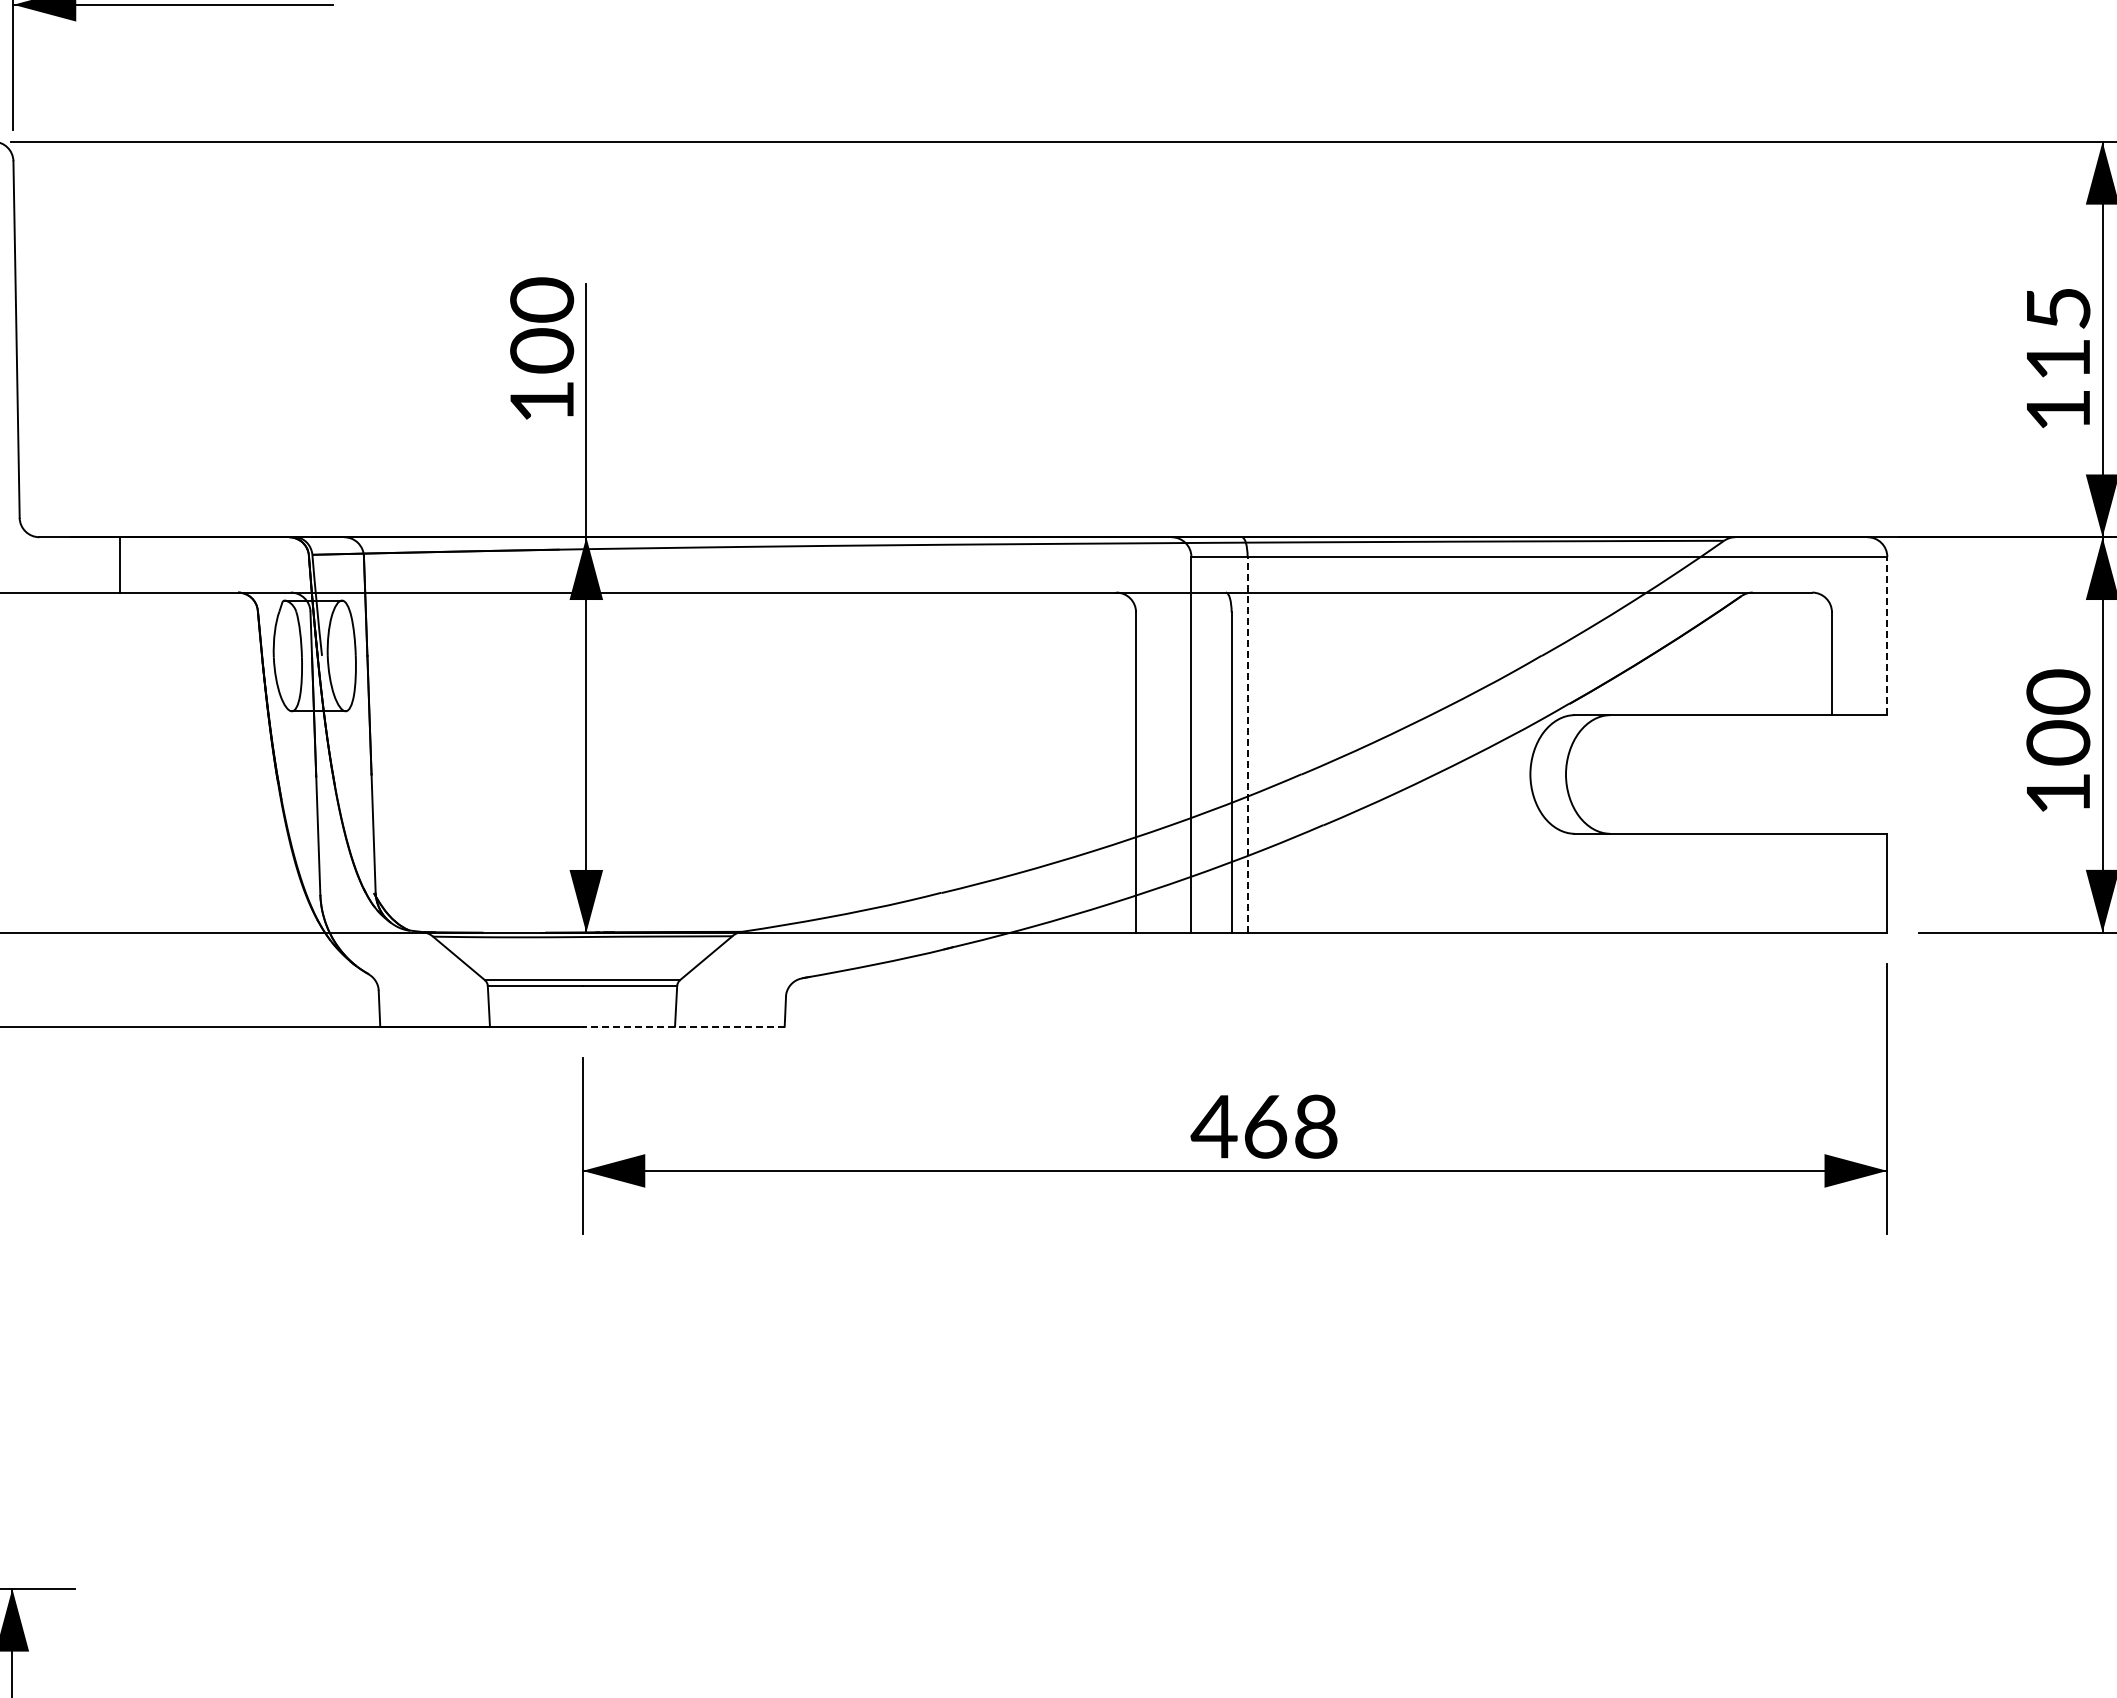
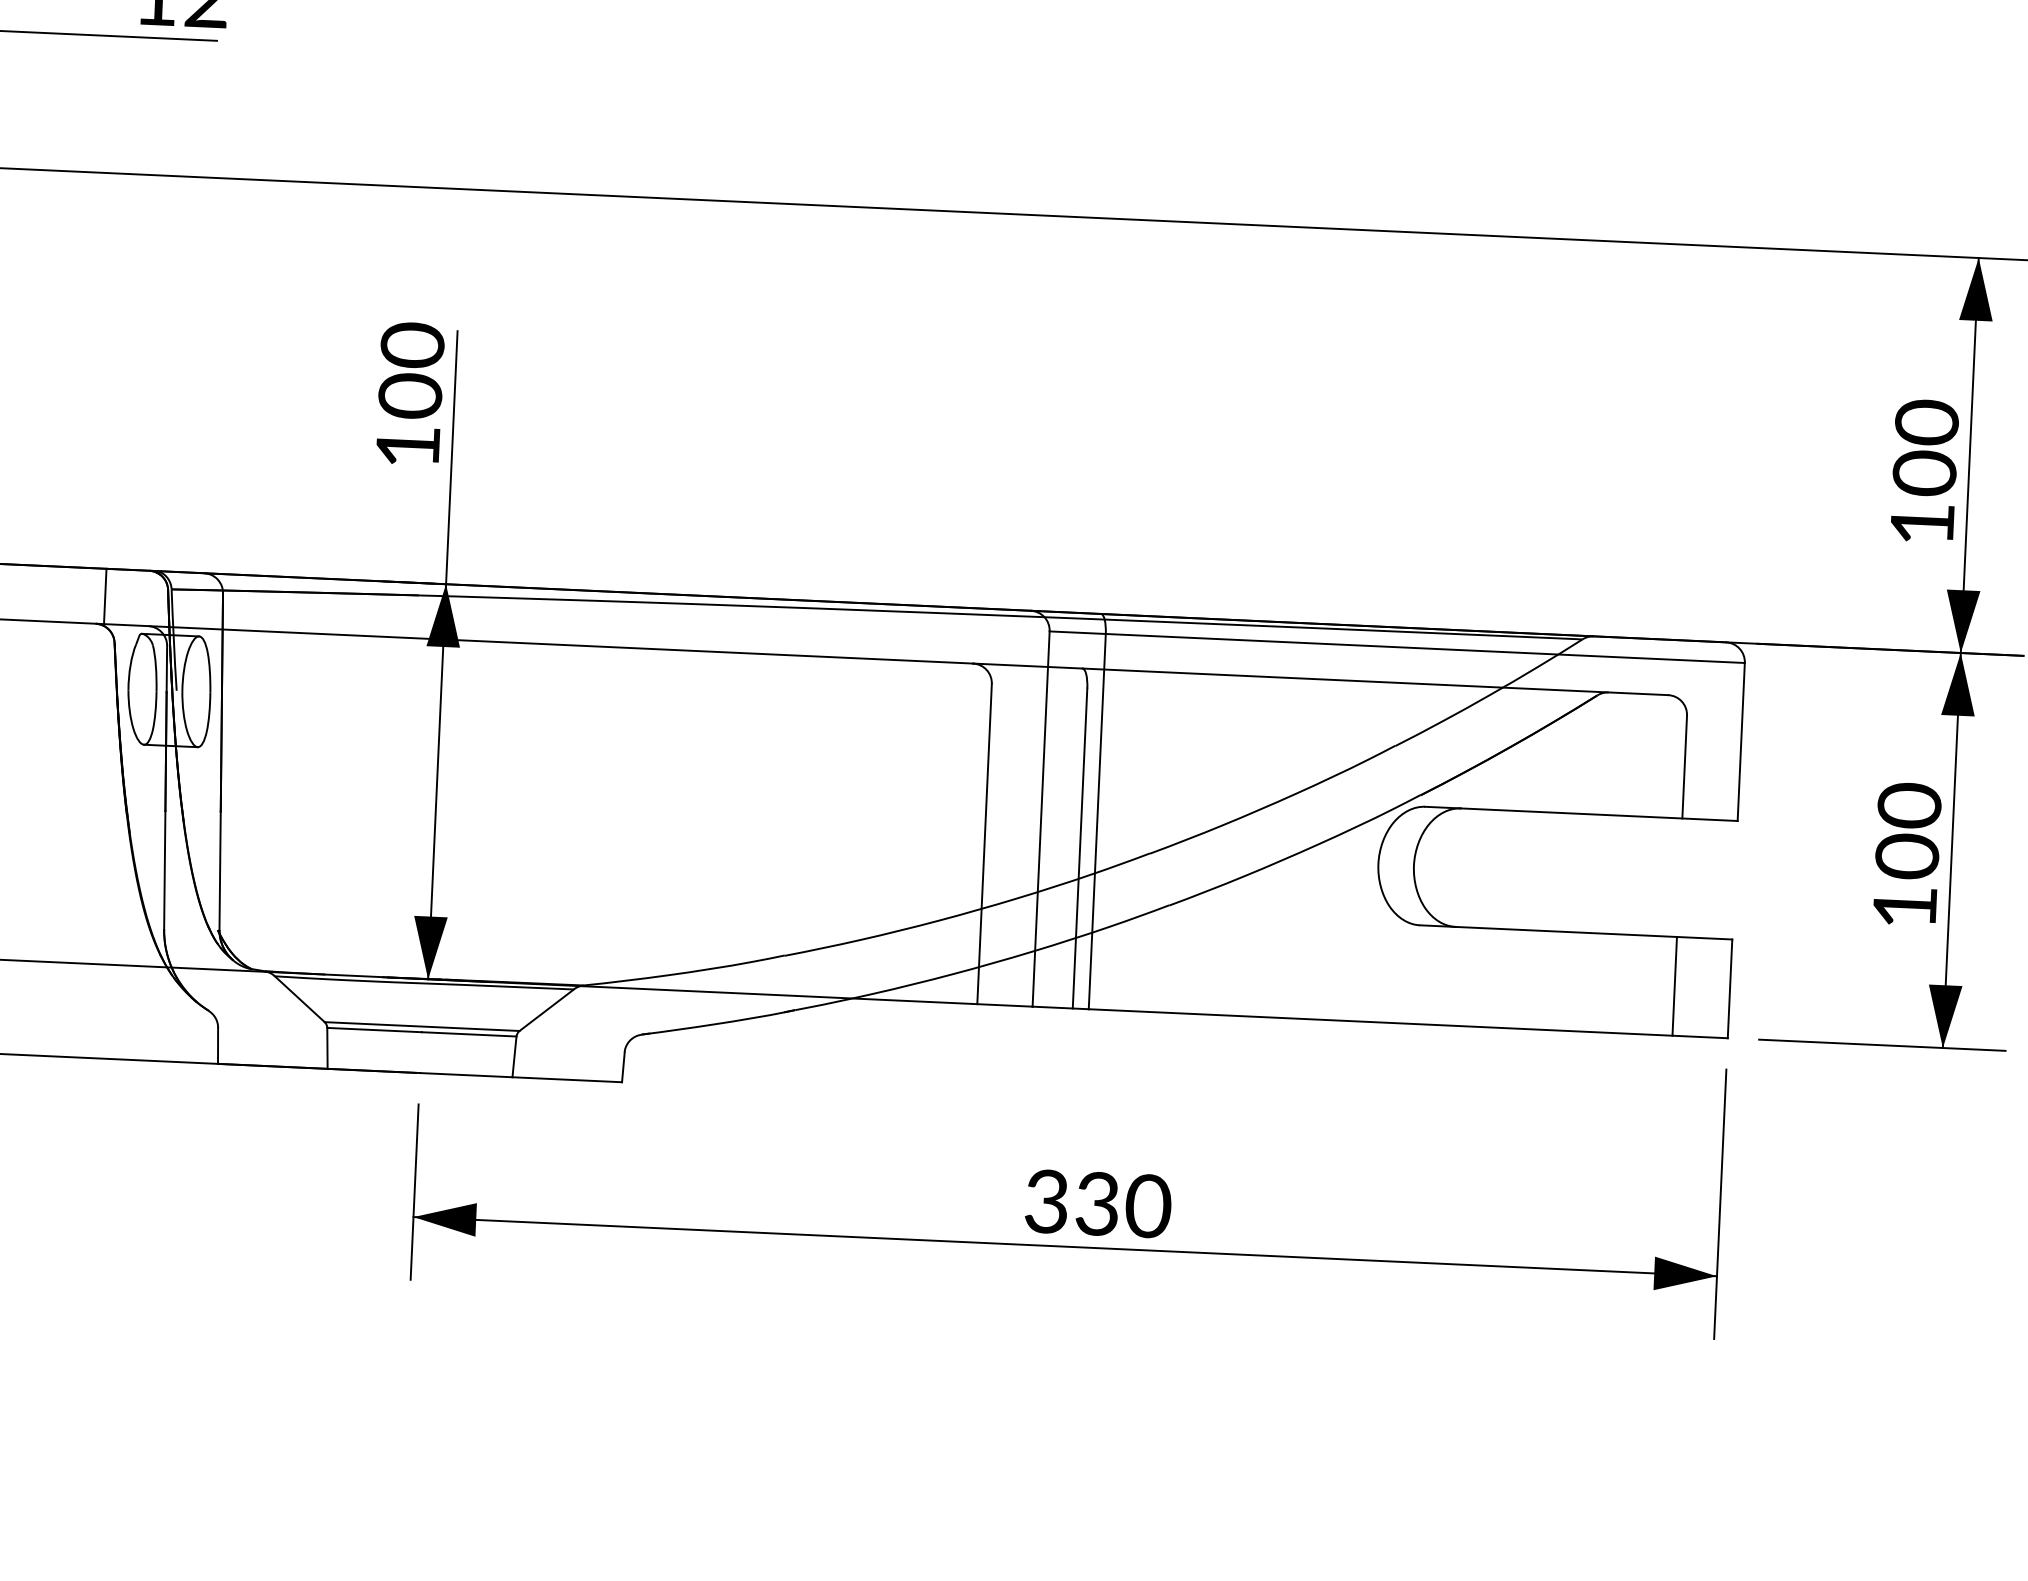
text: (2058, 333) -> (1925, 447), 115 -> 100
line: (246, 564) -> (105, 596), added
line: (1887, 635) -> (1741, 741), dashed -> solid
line: (1247, 744) -> (1097, 821), dashed -> solid
line: (1831, 882) -> (1674, 985), added
line: (683, 1026) -> (520, 1077), dashed -> solid
text: (1264, 1126) -> (1096, 1203), 468 -> 330

